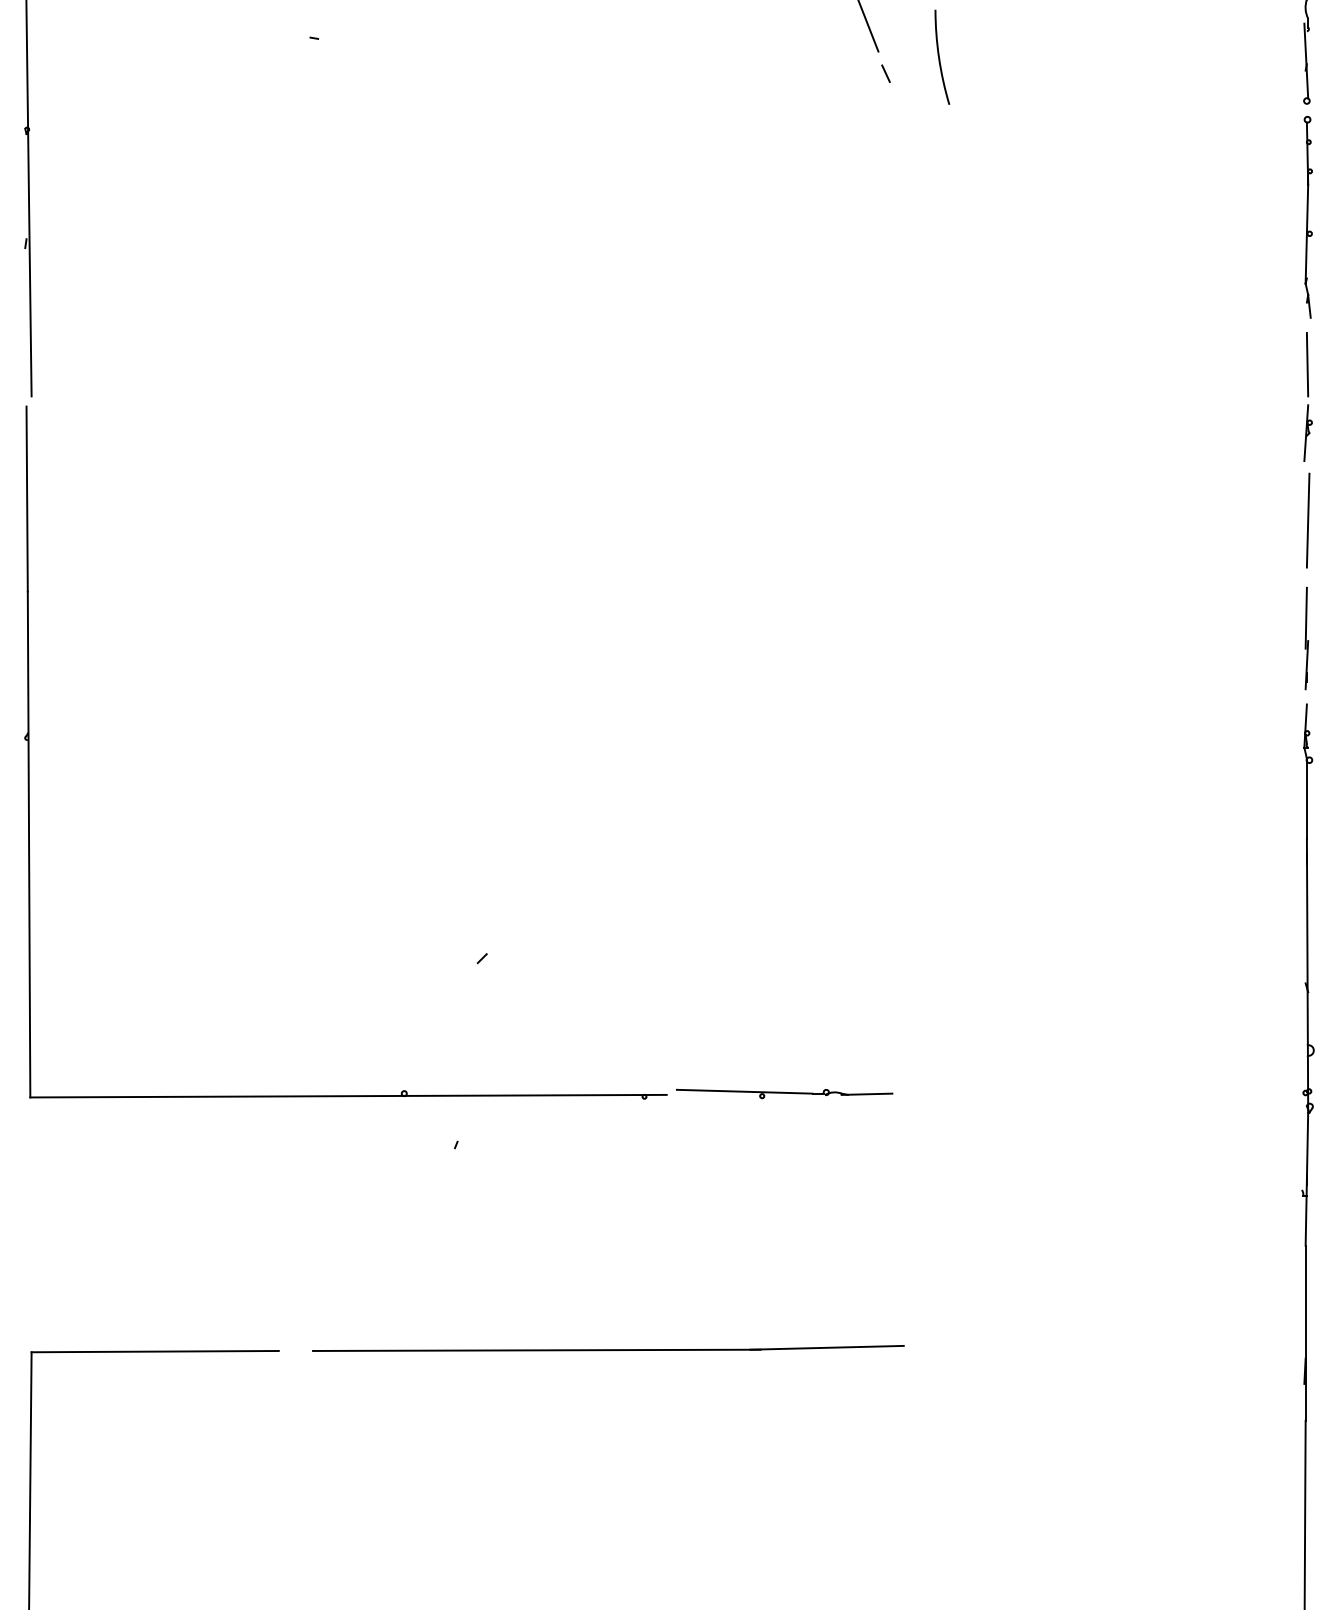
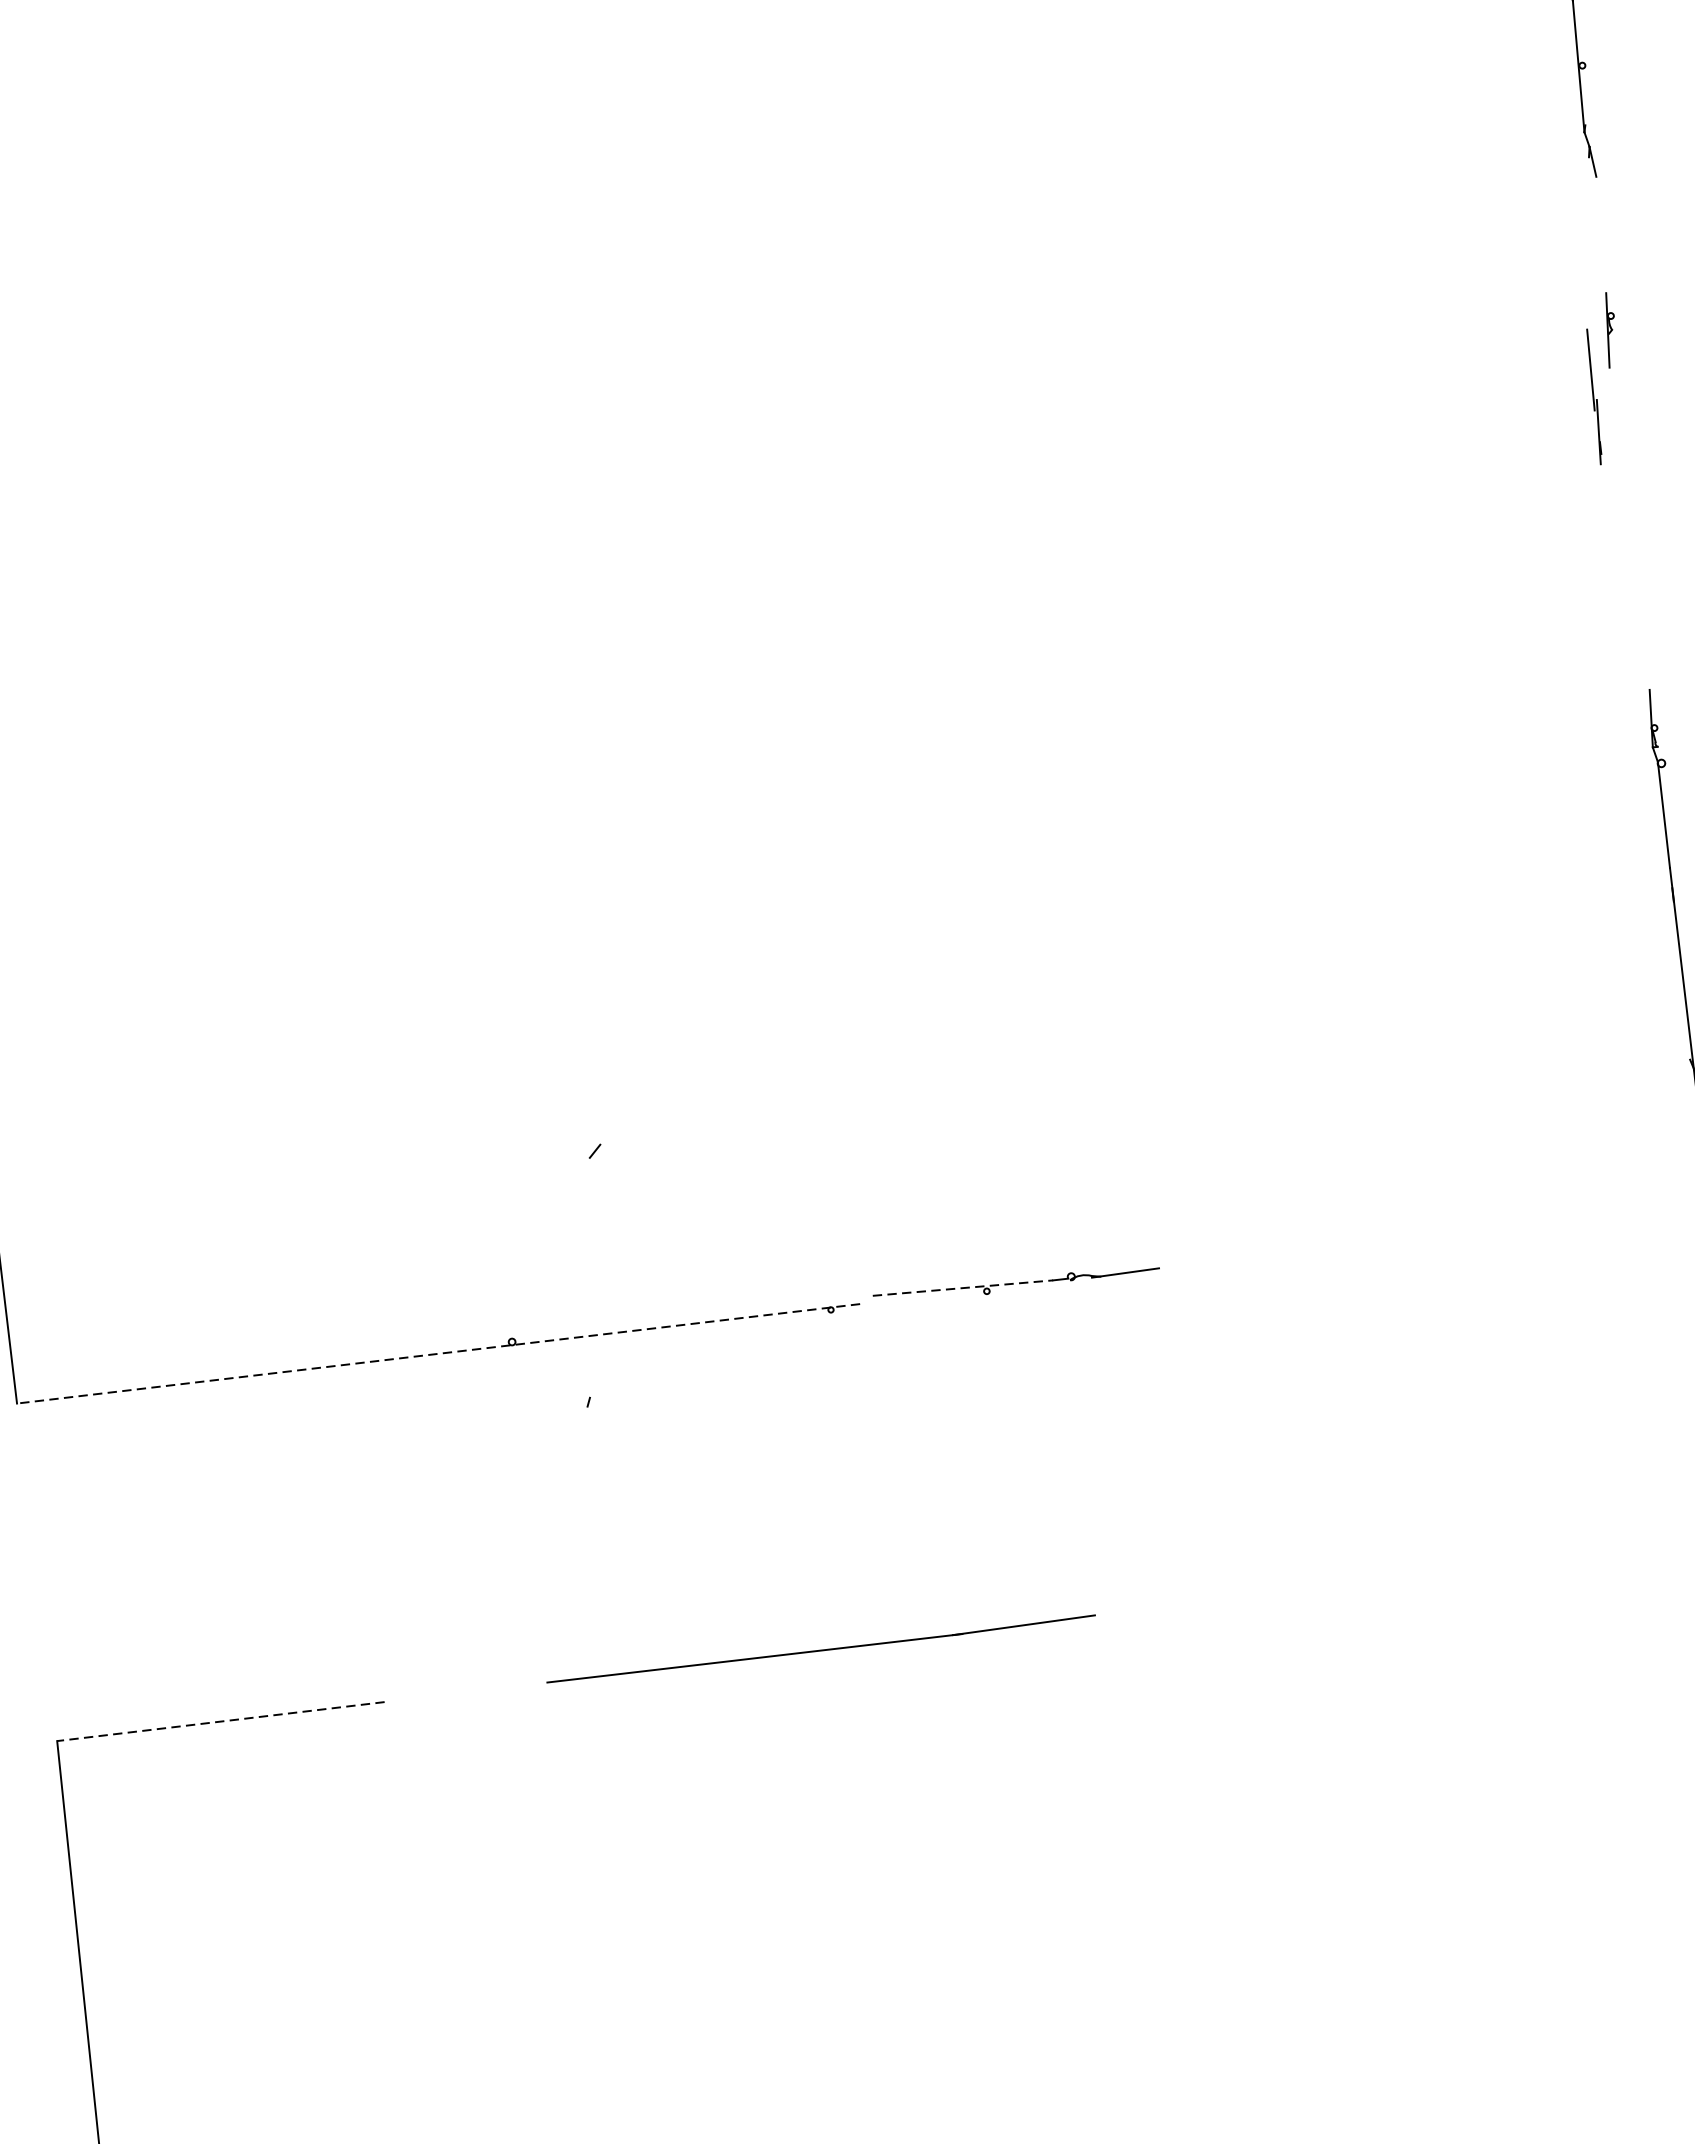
line: (1307, 364) -> (1599, 239), removed
line: (1307, 520) -> (1622, 445), removed
part: (1306, 638) -> (1594, 396), moved
line: (744, 1091) -> (962, 1287), solid -> dashed
line: (348, 1096) -> (438, 1354), solid -> dashed
part: (608, 1348) -> (821, 1648), size x0.7
line: (155, 1351) -> (221, 1721), solid -> dashed

